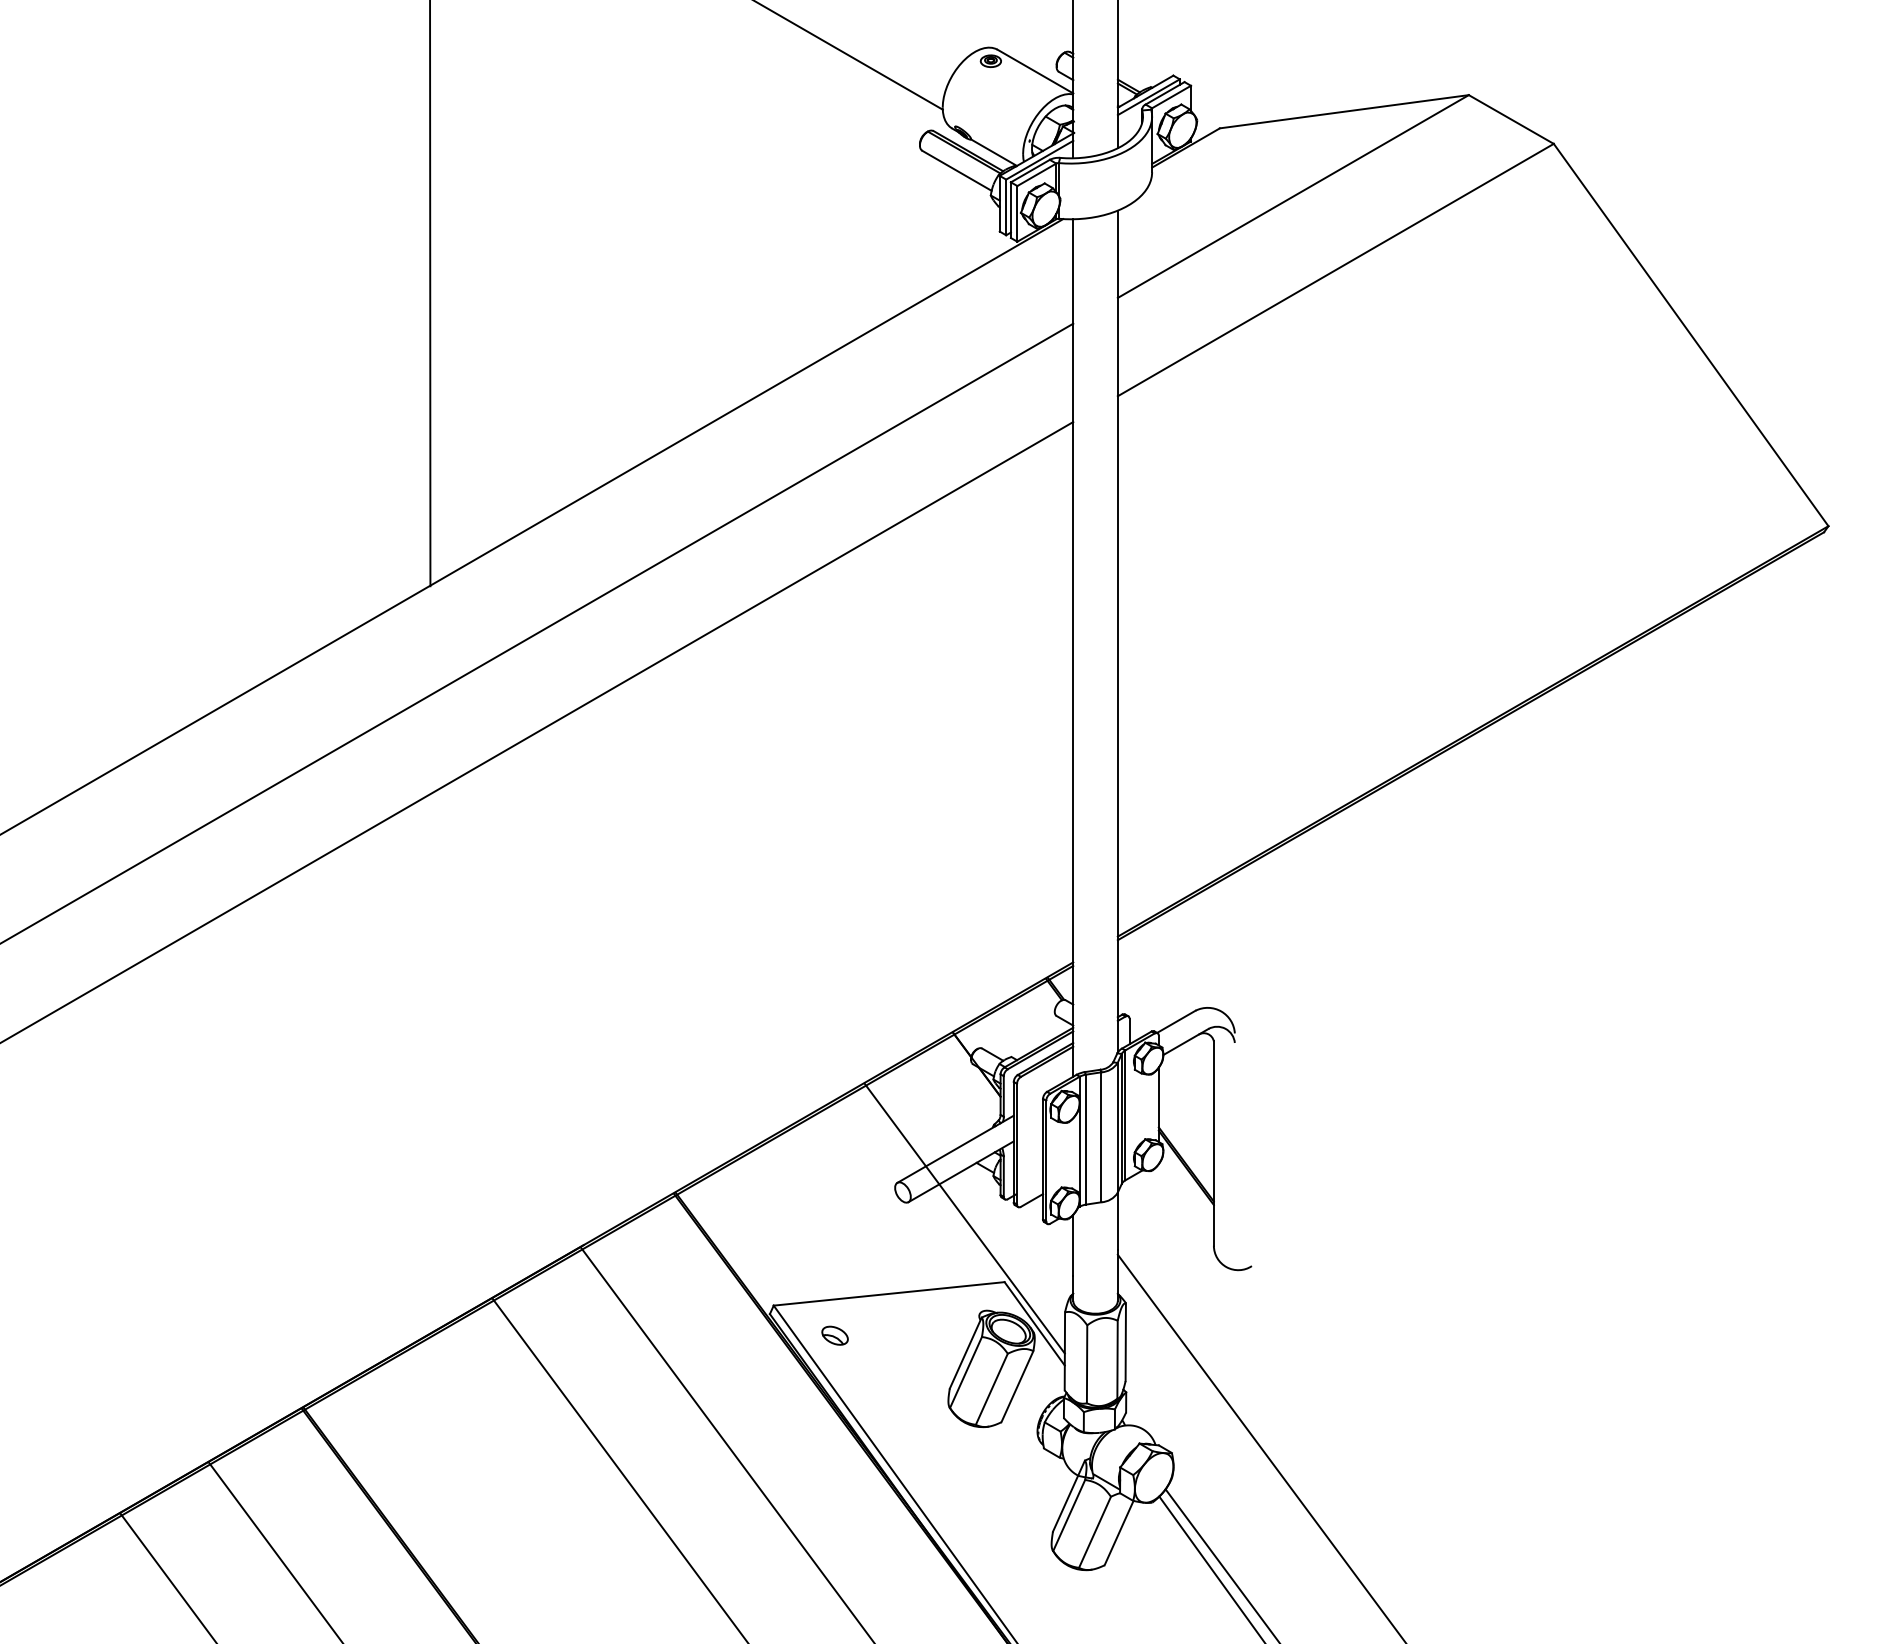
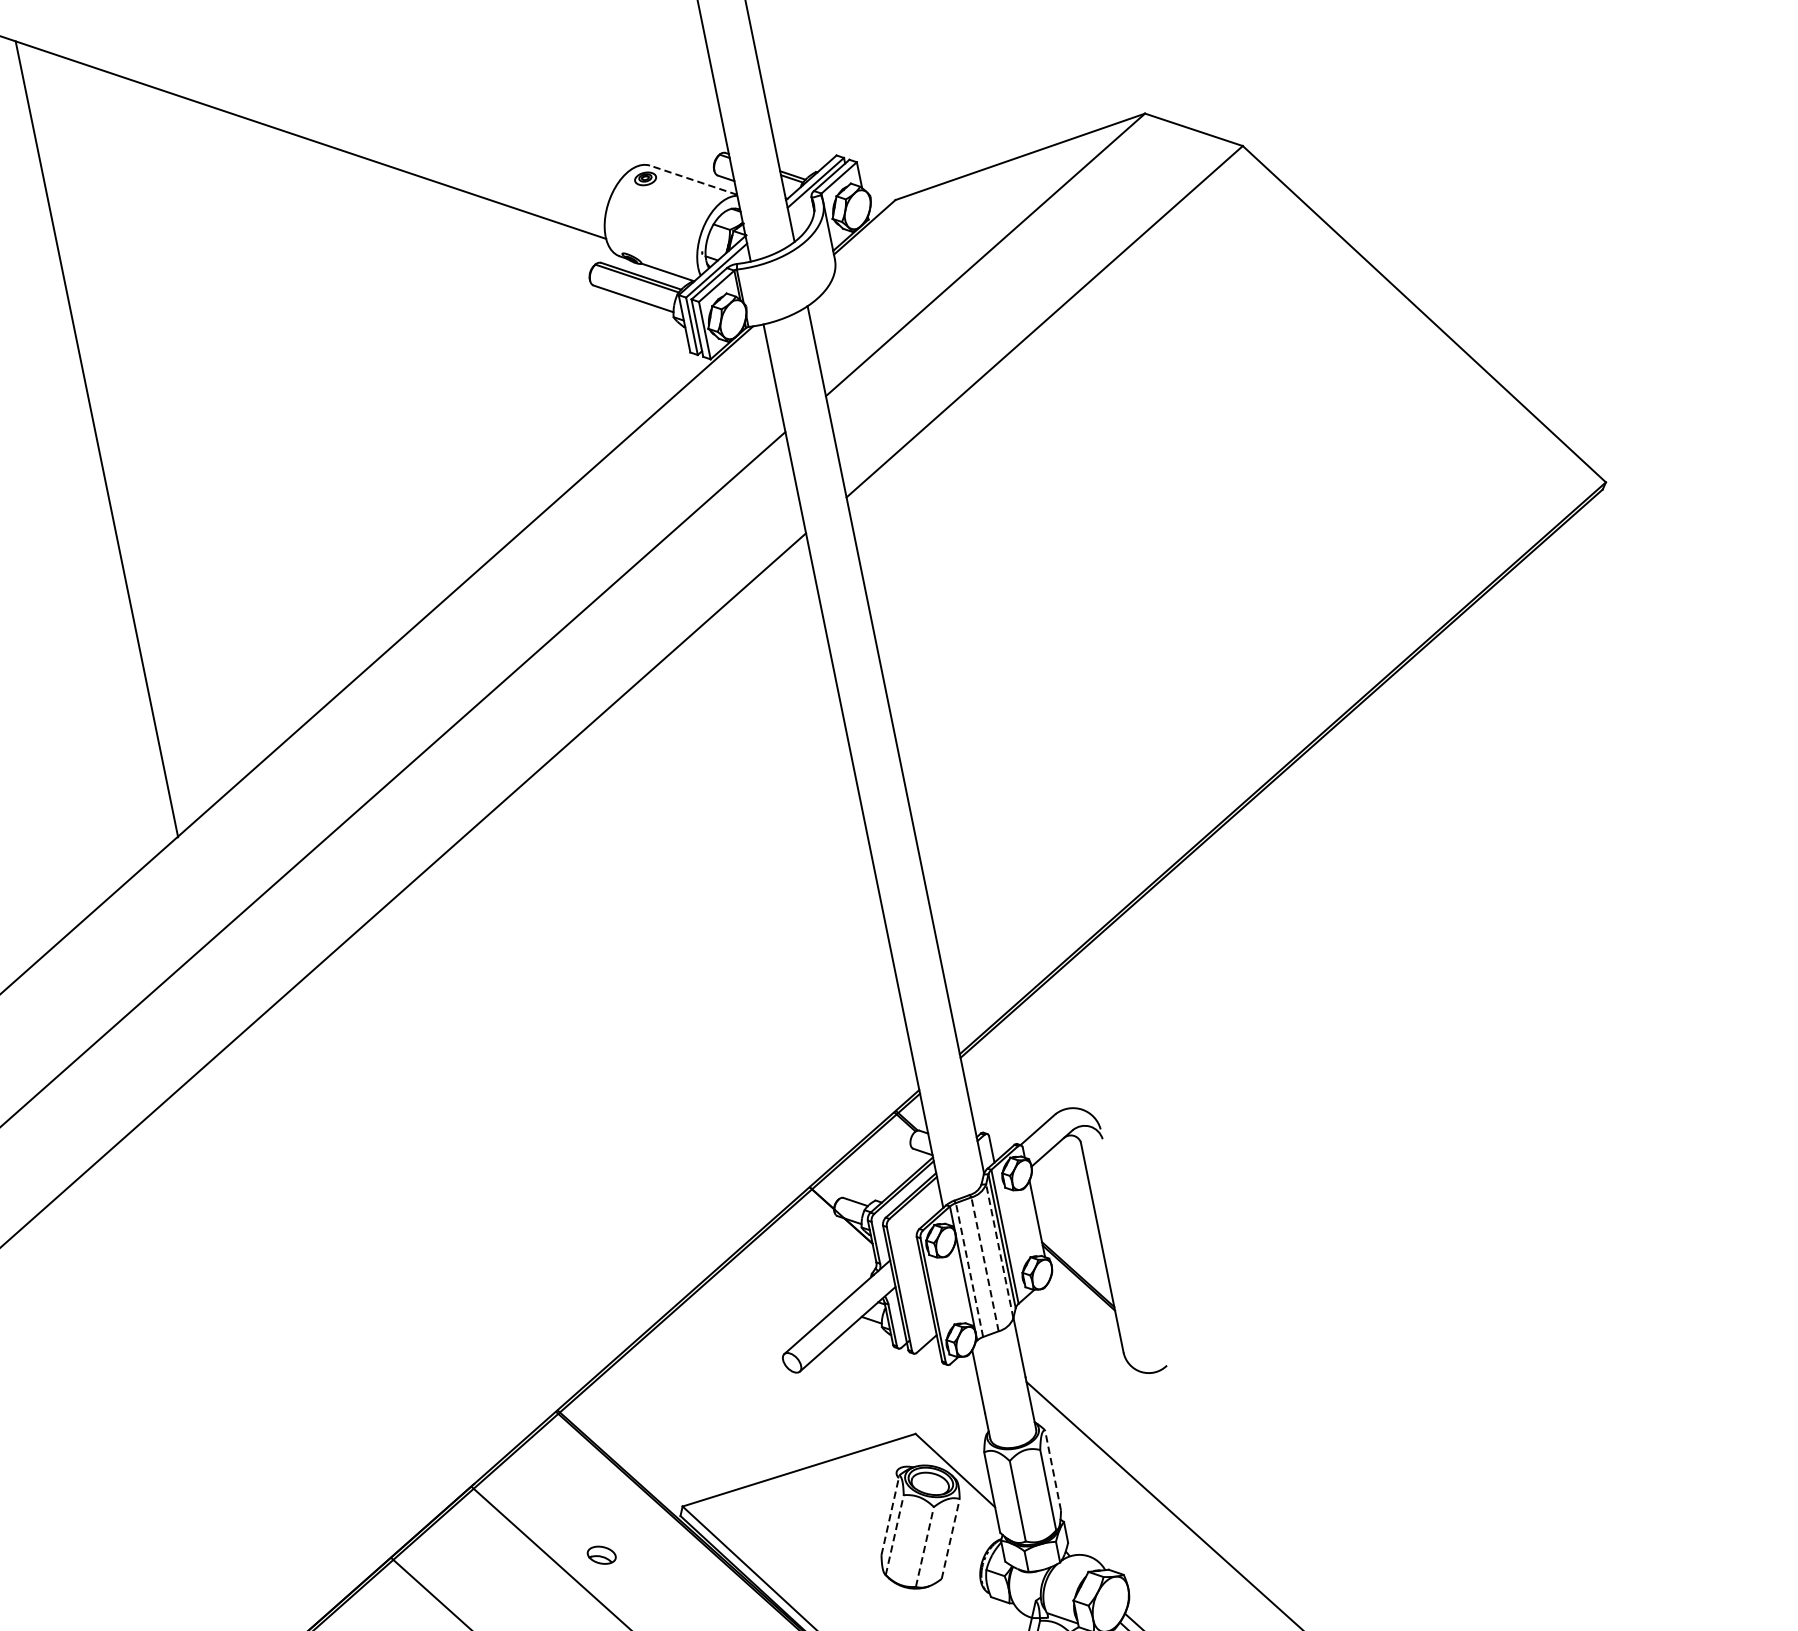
line: (1035, 71) -> (693, 180), solid -> dashed
line: (1117, 1127) -> (999, 1250), solid -> dashed
line: (1101, 1137) -> (985, 1264), solid -> dashed
line: (1085, 1139) -> (969, 1269), solid -> dashed
line: (964, 1218) -> (860, 1376), removed
part: (834, 1335) -> (601, 1555), moved
line: (1125, 1342) -> (1052, 1470), solid -> dashed
line: (965, 1353) -> (890, 1515), solid -> dashed
line: (966, 1372) -> (895, 1534), solid -> dashed
line: (1017, 1386) -> (950, 1538), solid -> dashed
line: (991, 1389) -> (924, 1547), solid -> dashed

